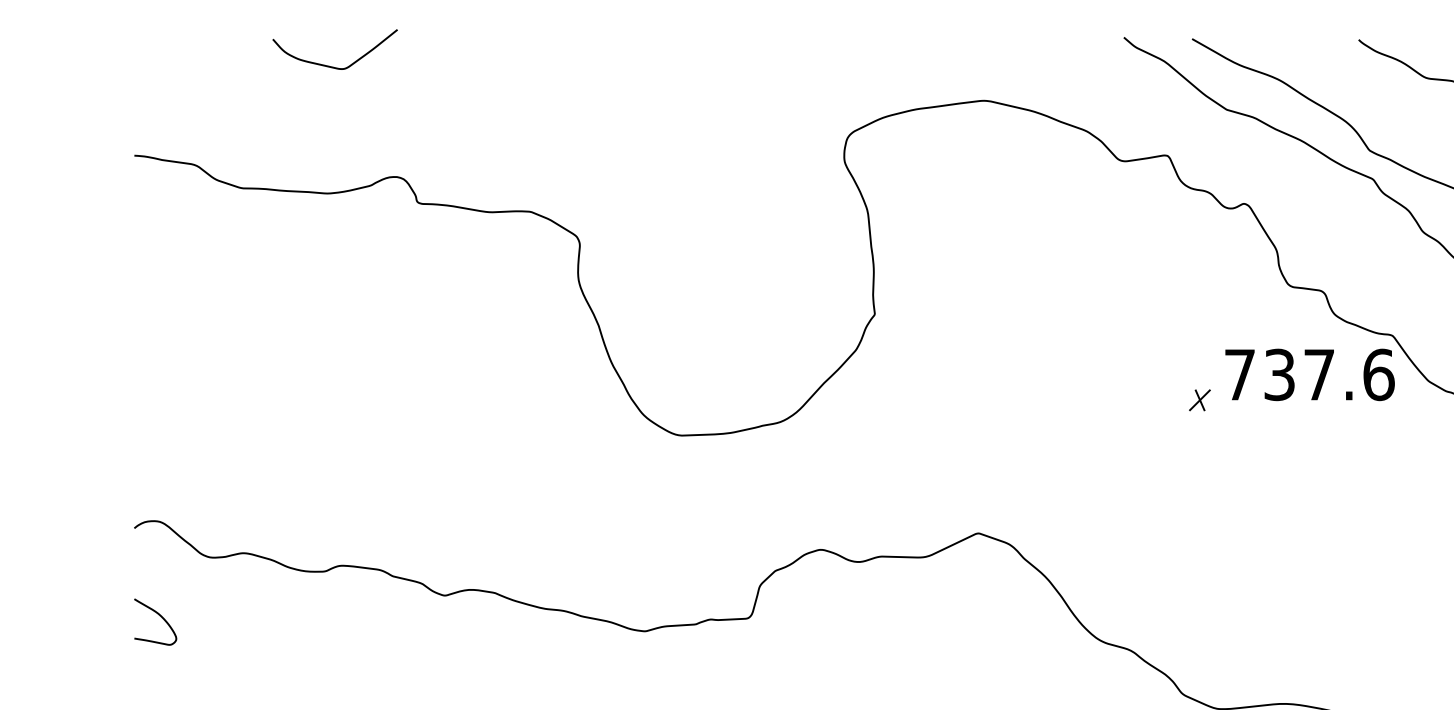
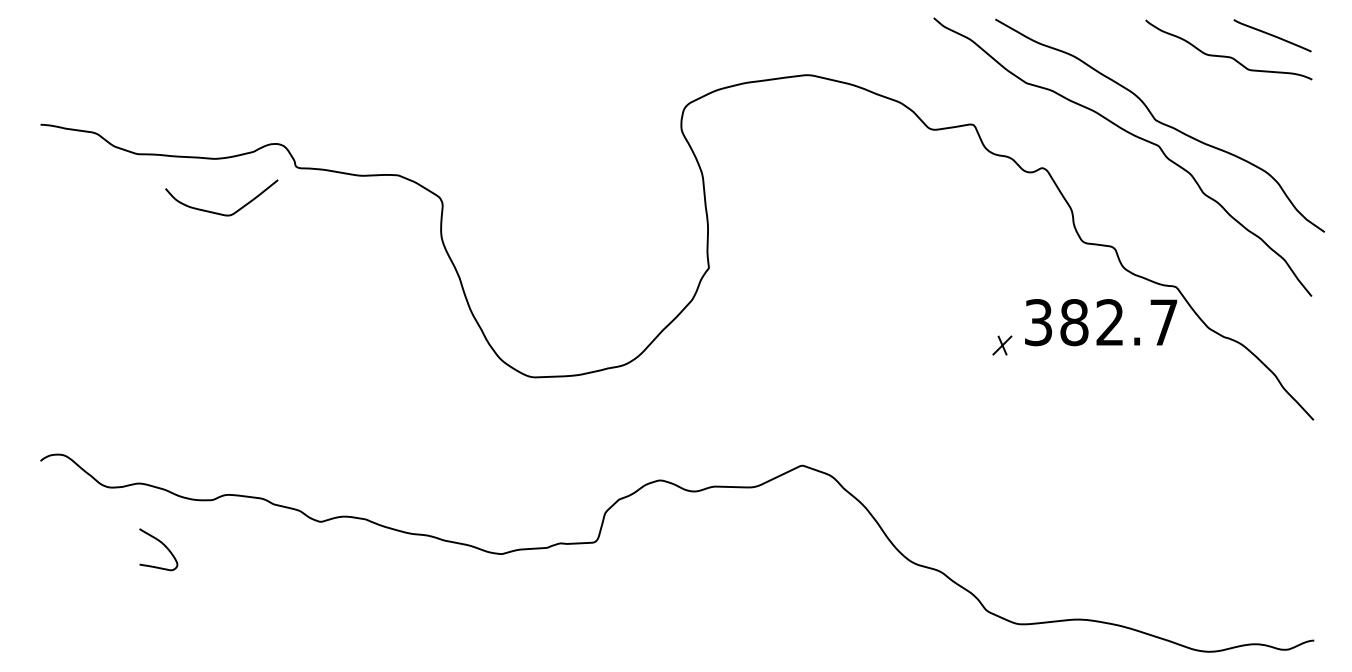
curve: (330, 65) -> (217, 212), moved
text: (1309, 374) -> (1101, 322), 737.6 -> 382.7
curve: (159, 616) -> (162, 544), moved

